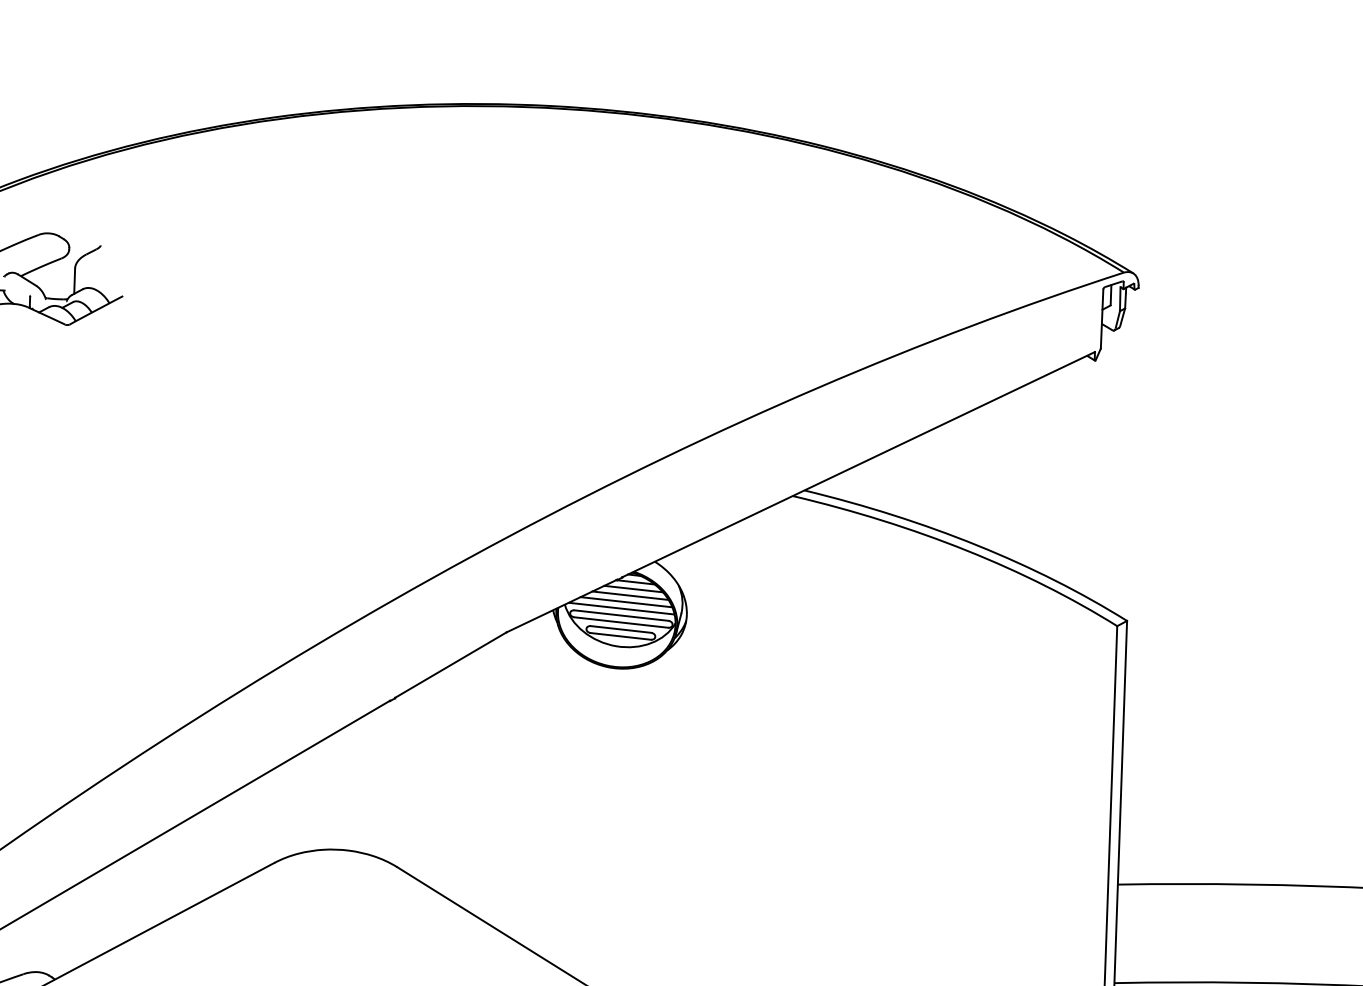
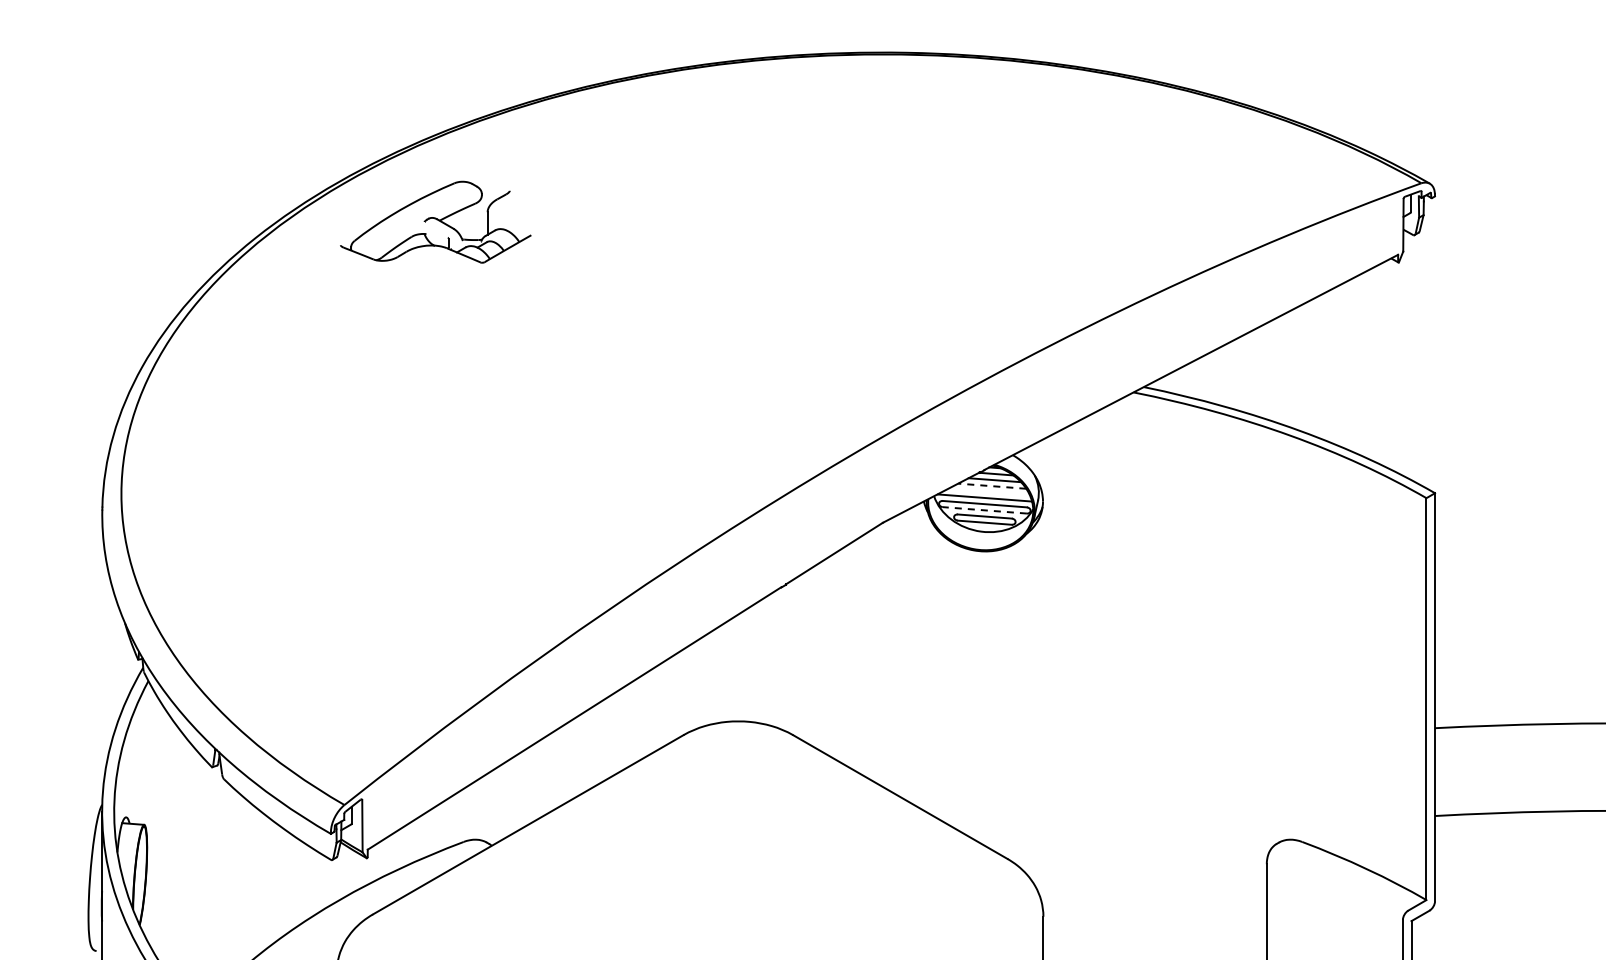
line: (629, 596) -> (991, 486), solid -> dashed
line: (626, 602) -> (988, 492), removed
line: (620, 622) -> (984, 510), solid -> dashed

